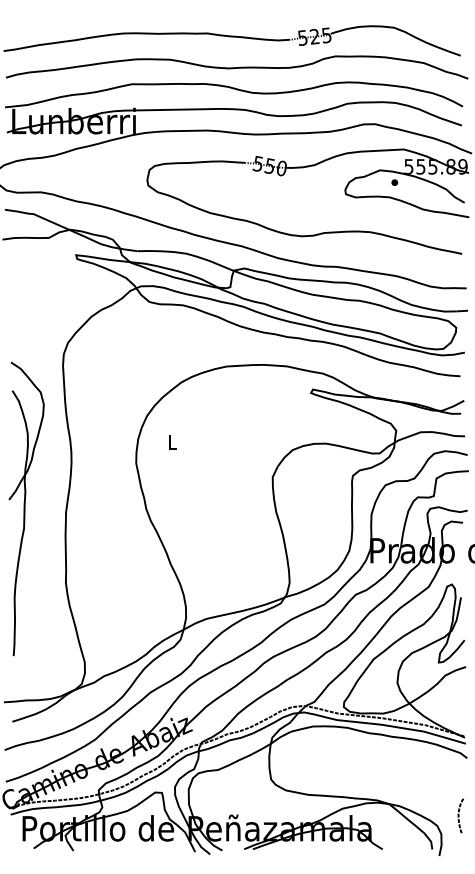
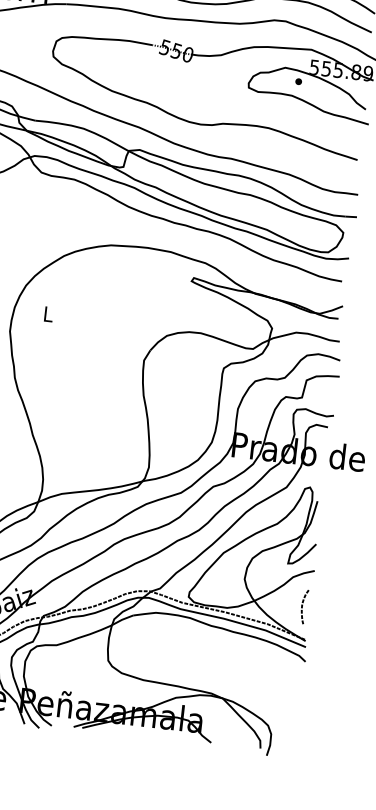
curve: (459, 815) -> (303, 606), moved

